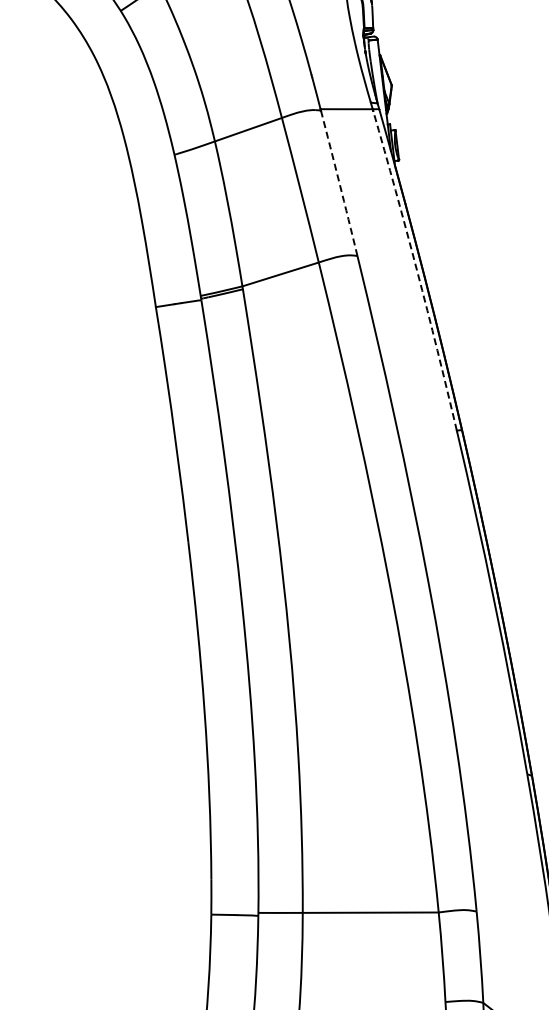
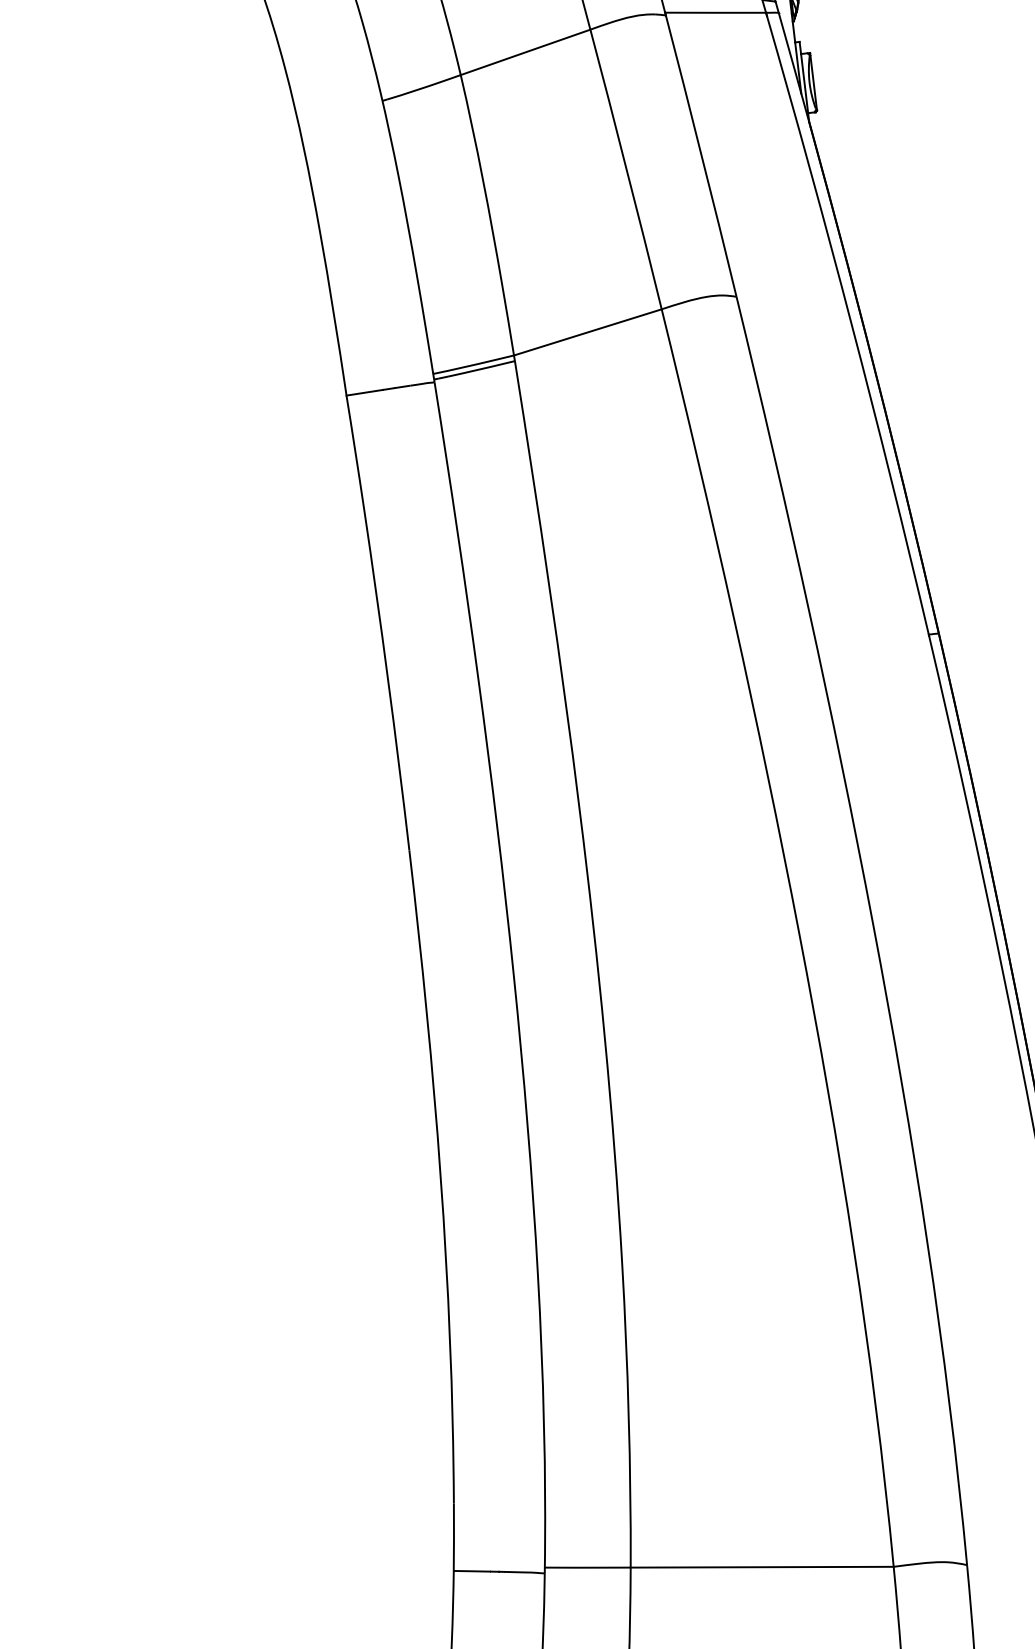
arc: (339, 183) -> (701, 156), dashed -> solid
arc: (416, 270) -> (850, 324), dashed -> solid

